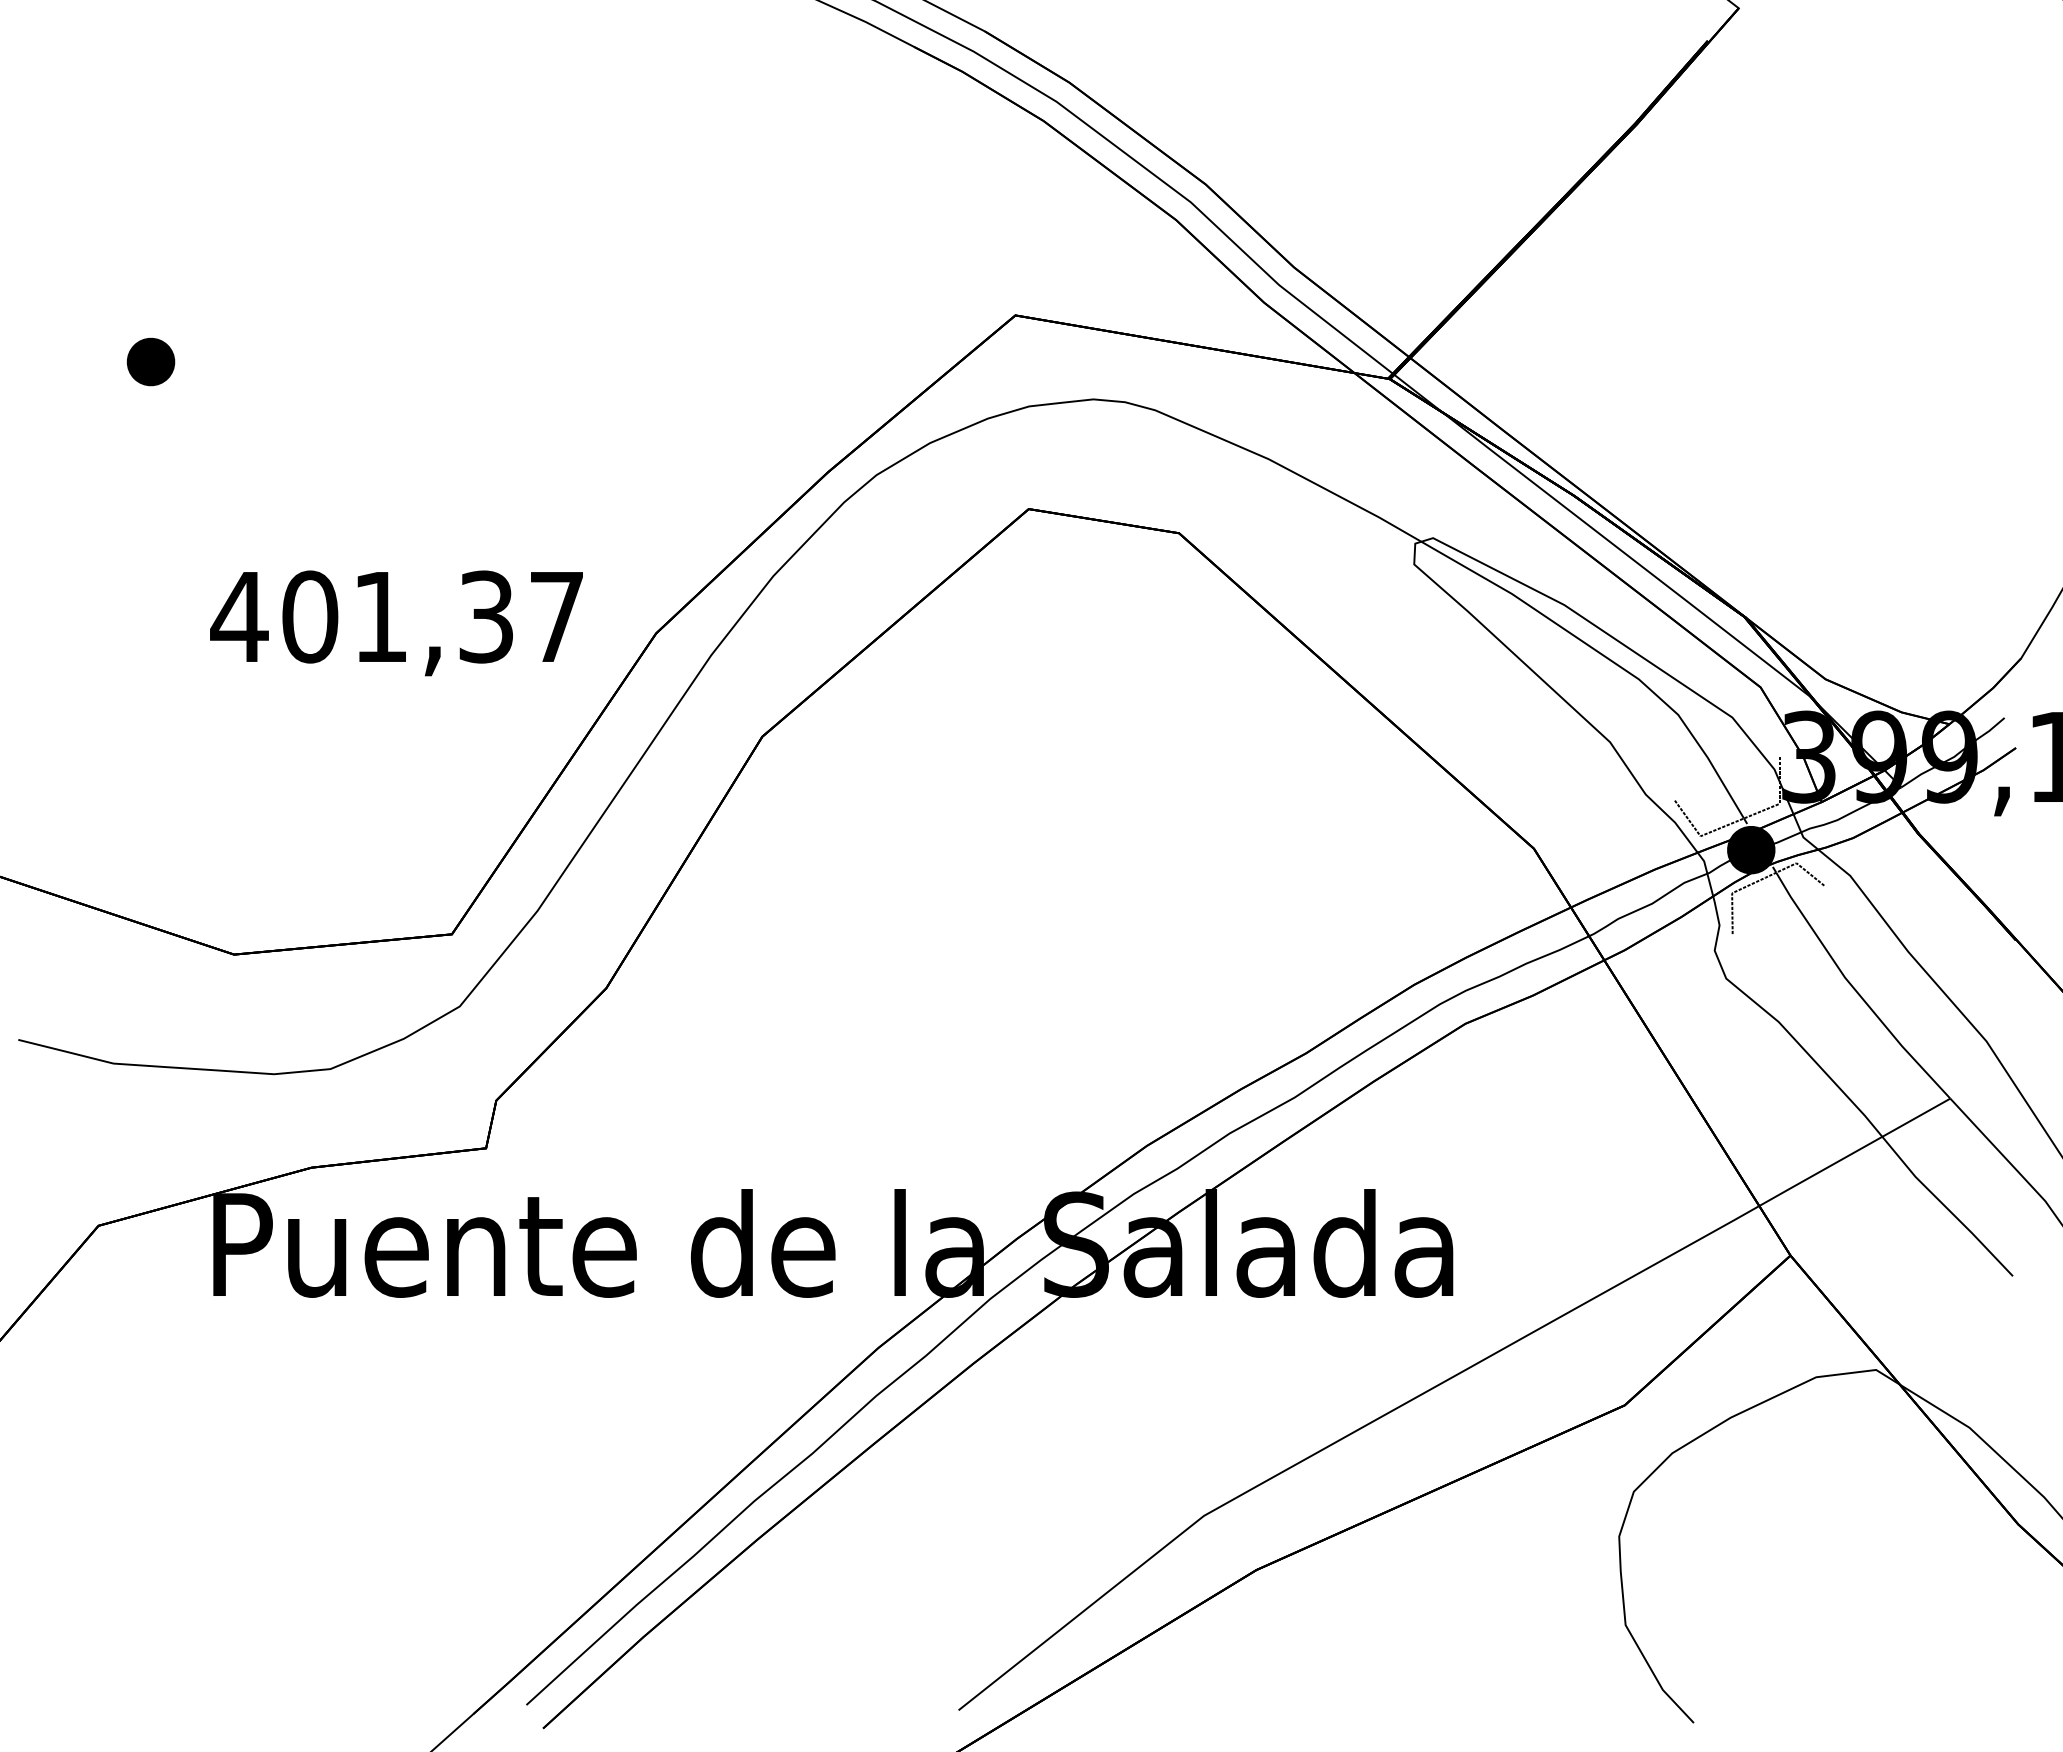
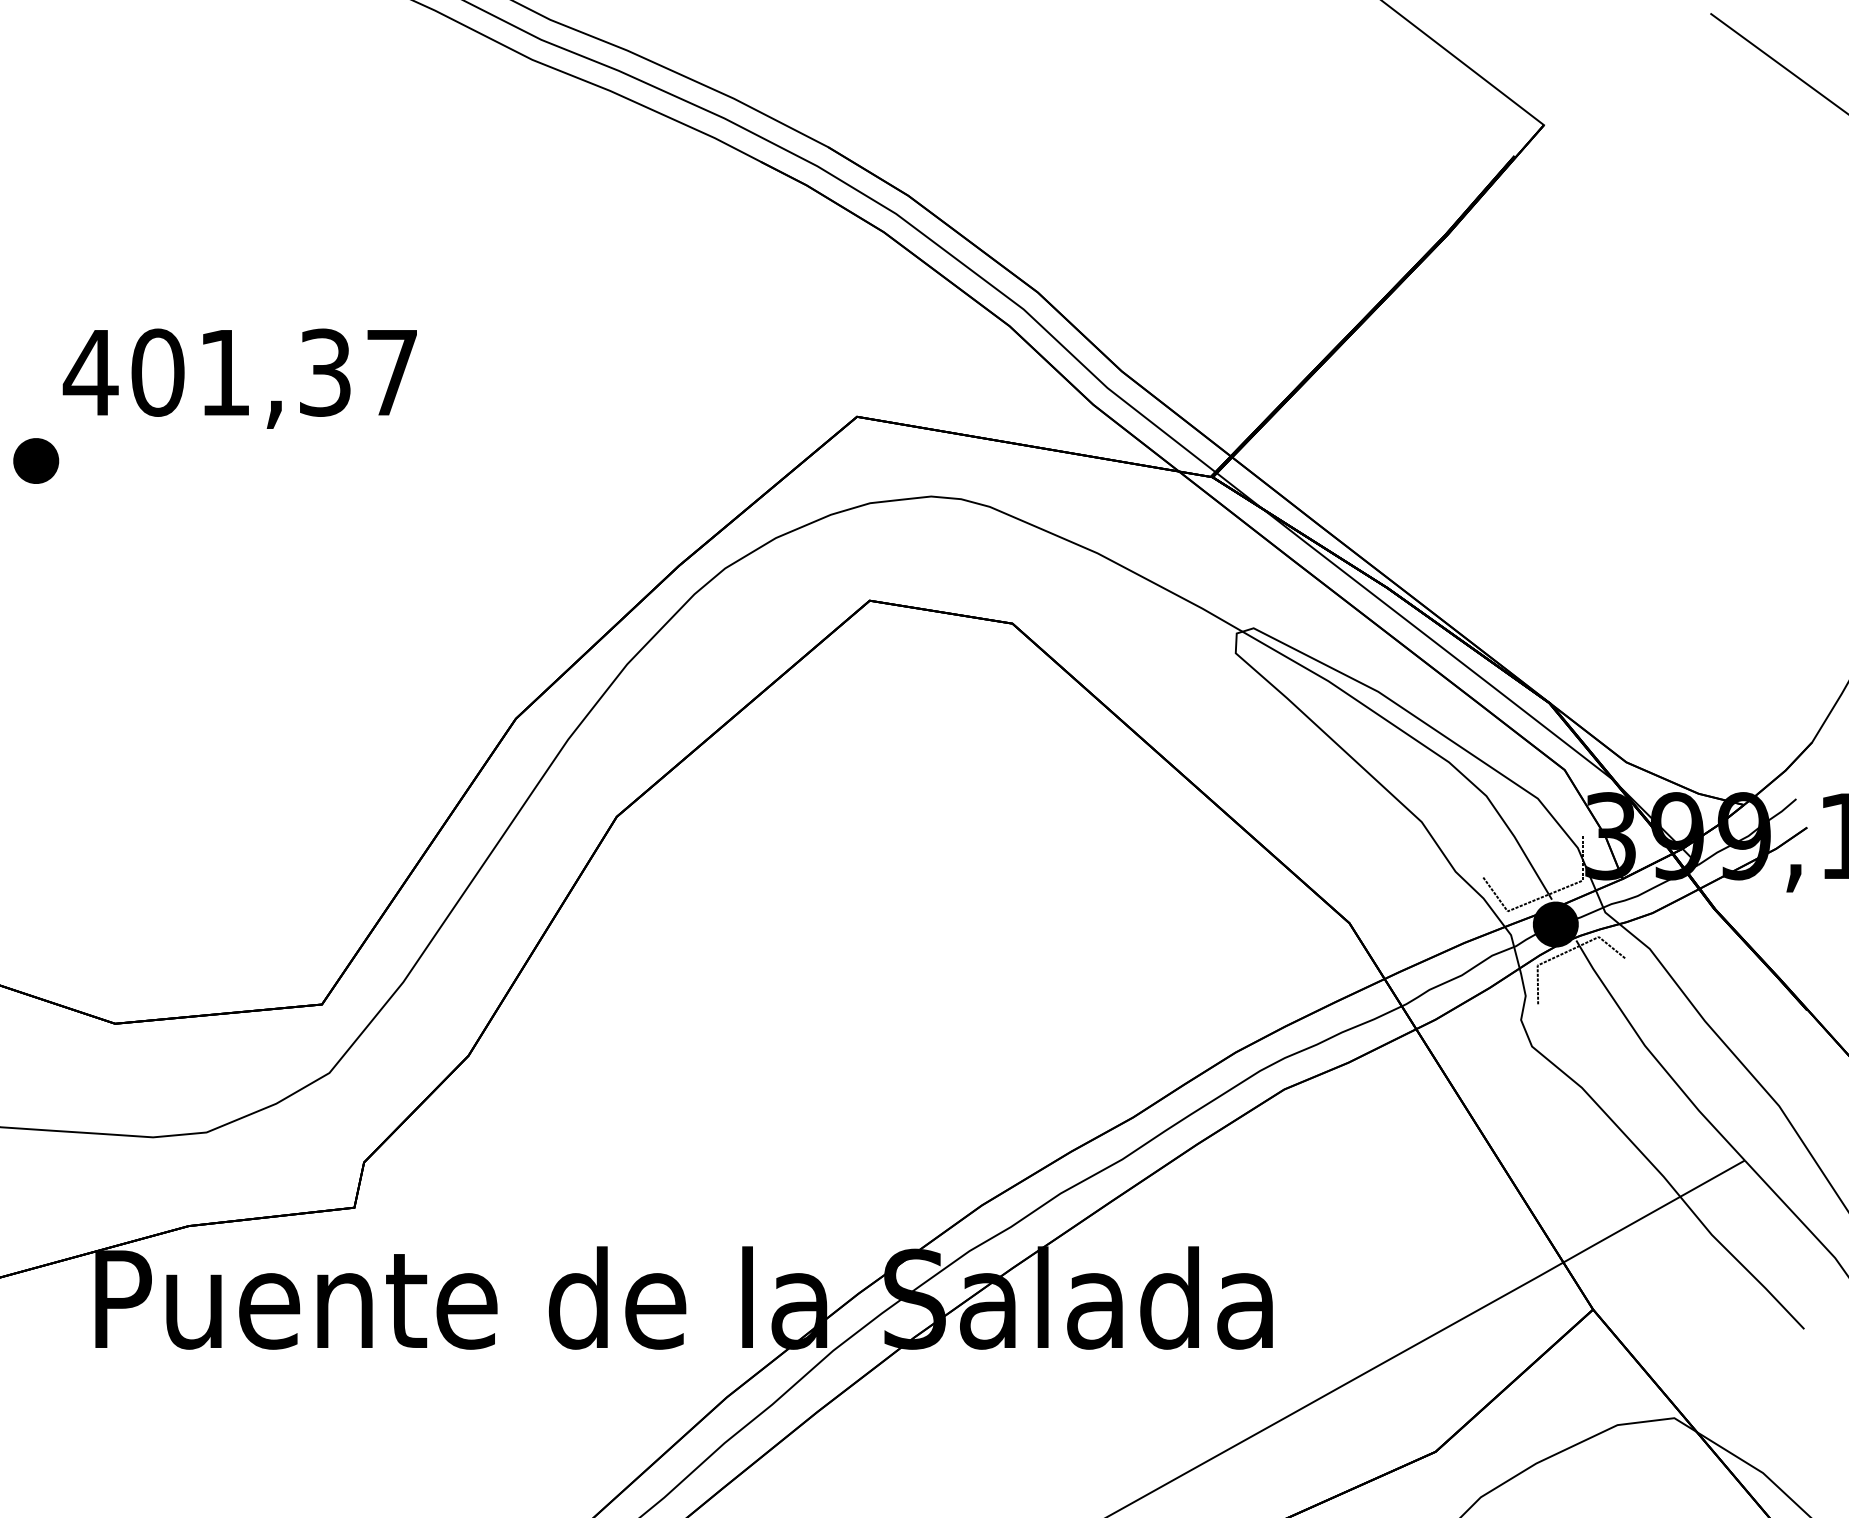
text: (396, 623) -> (239, 378), moved

